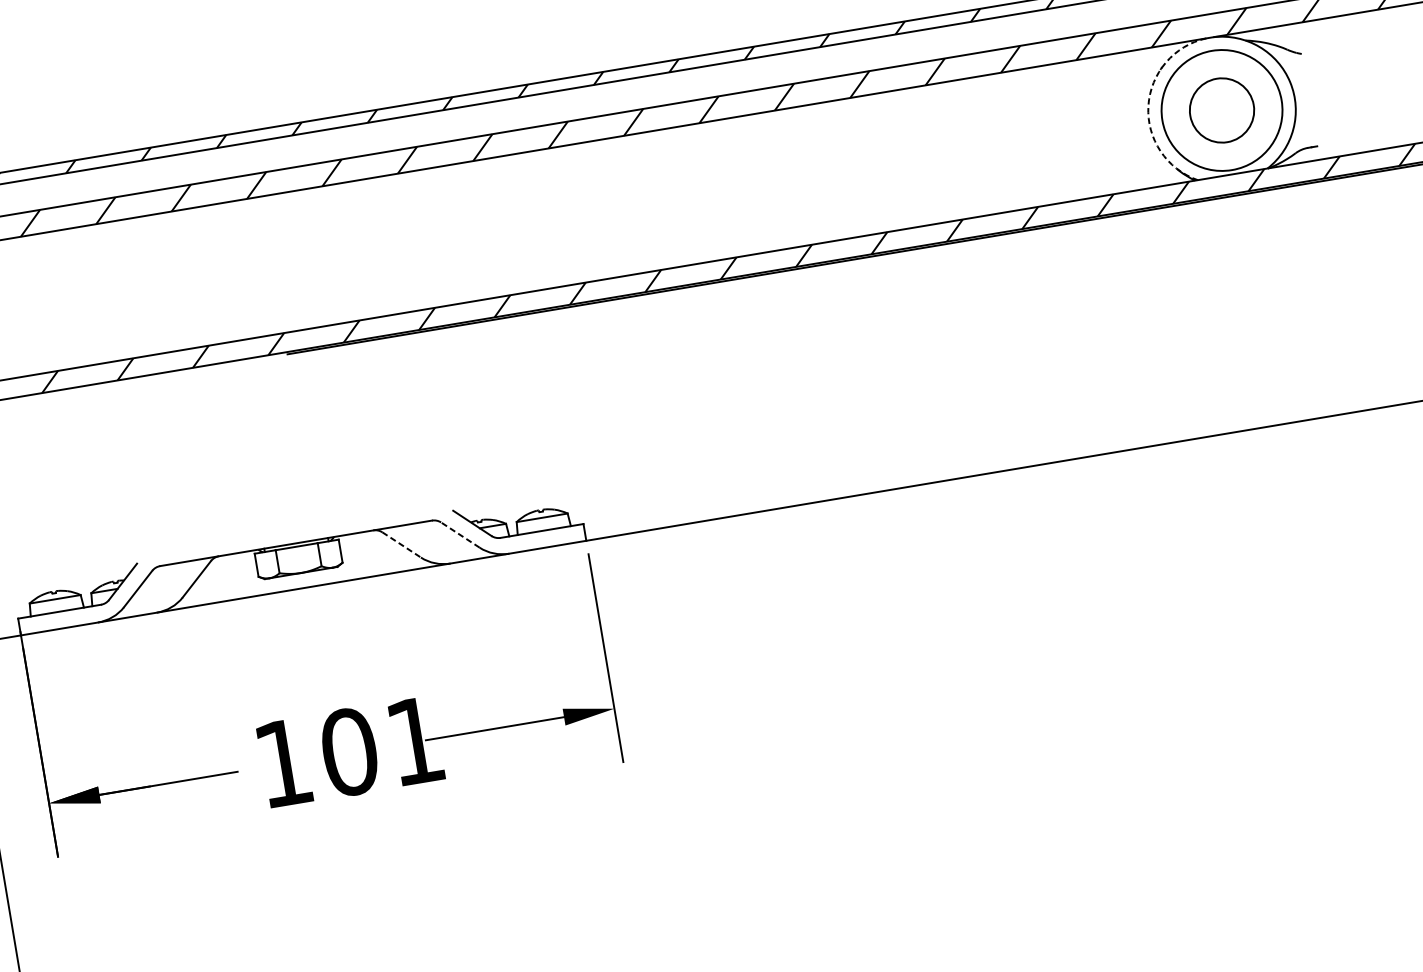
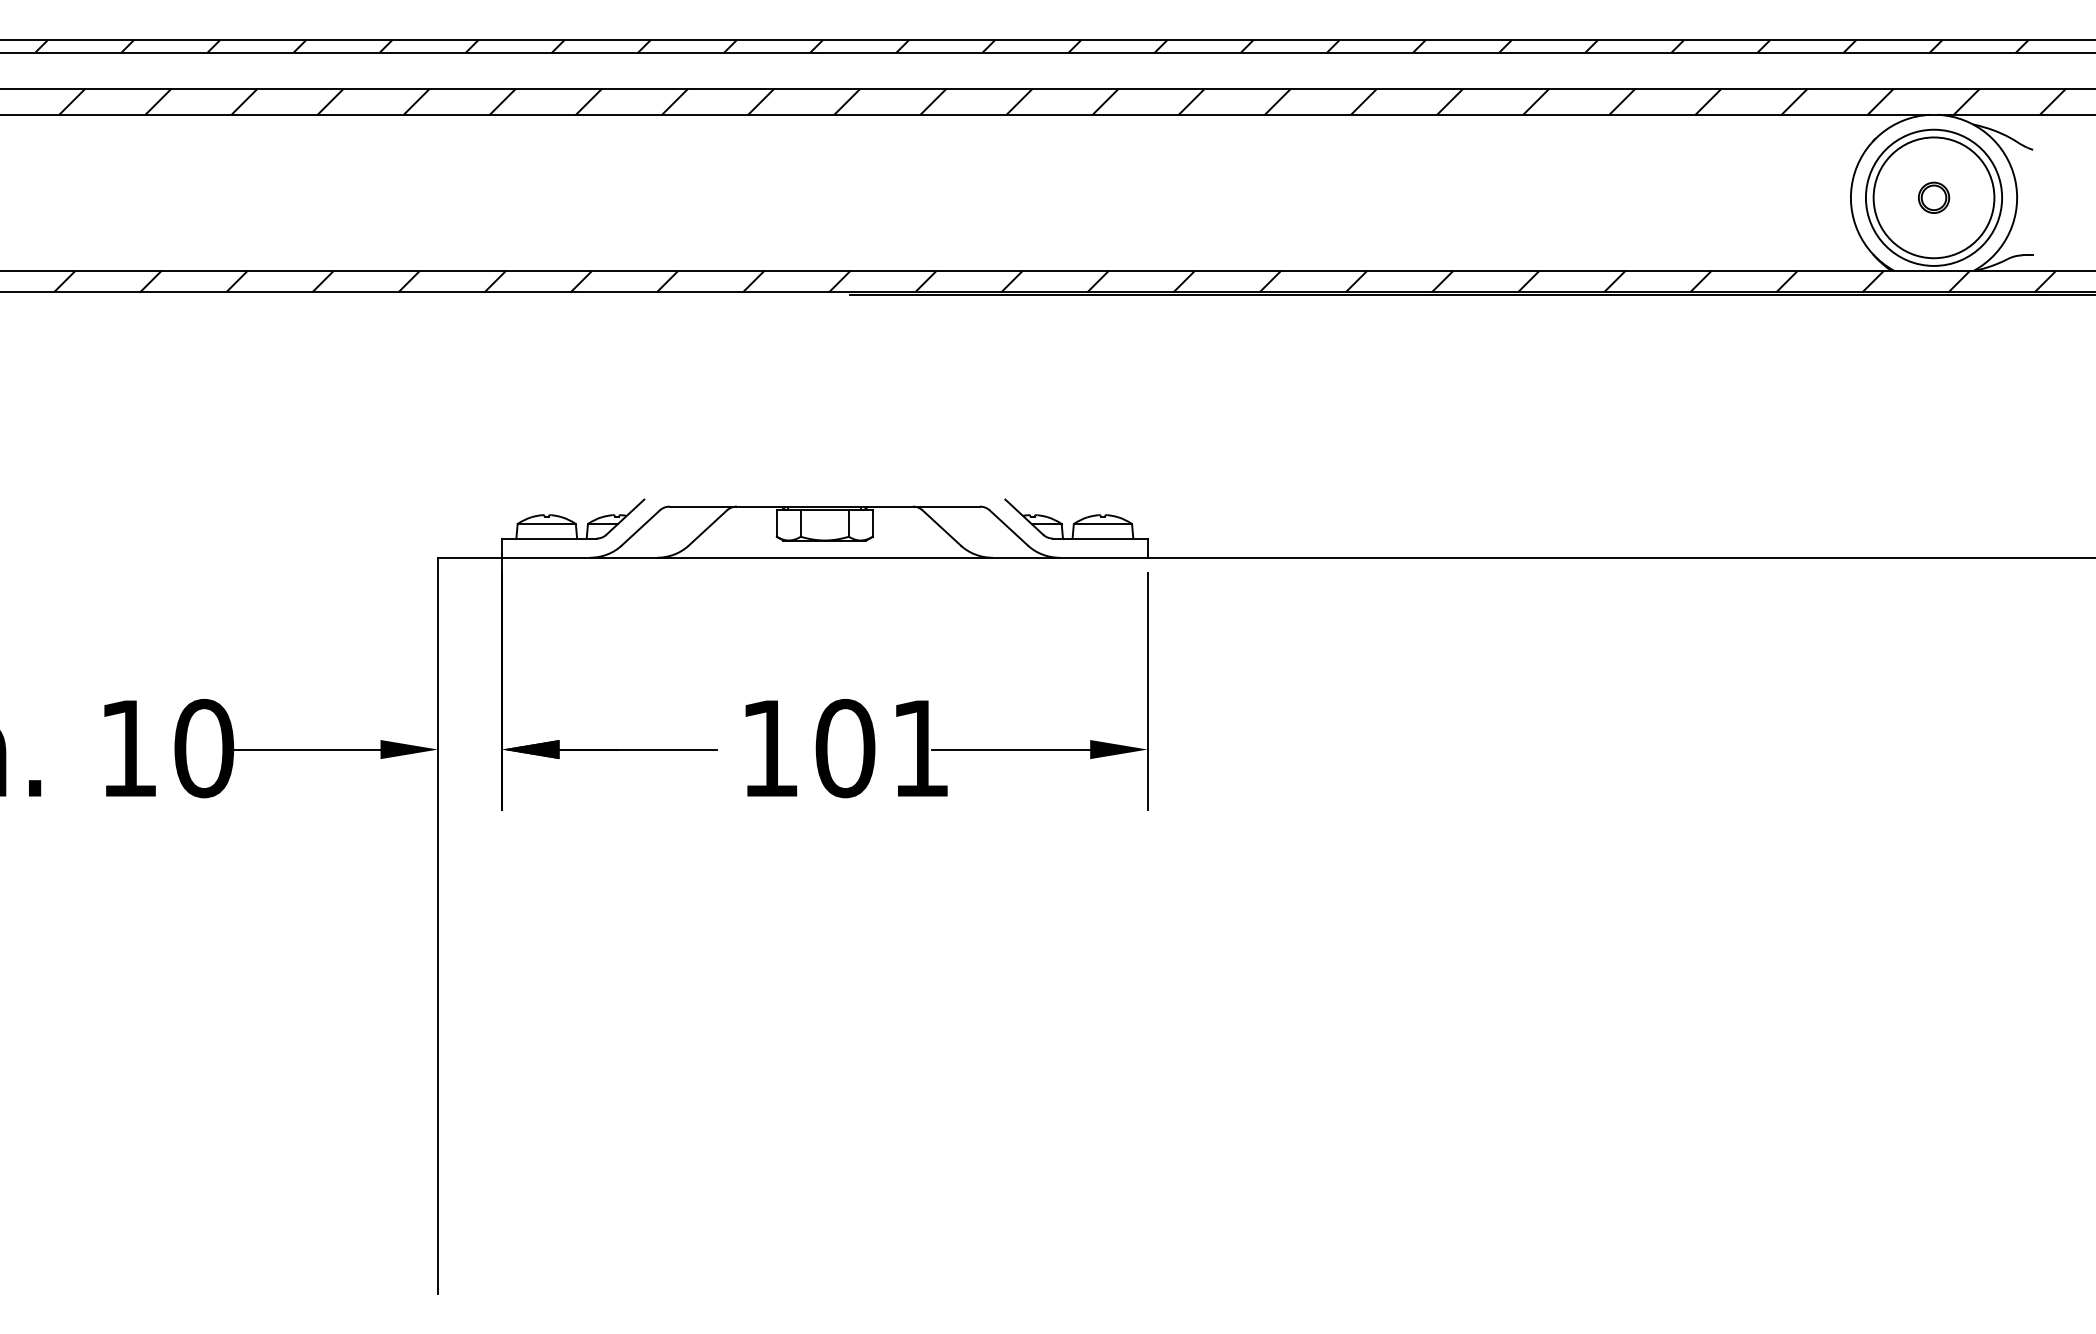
arc: (1148, 106) -> (1853, 179), dashed -> solid
circle: (1221, 110) -> (1933, 197), size x1.67
part: (1222, 110) -> (1934, 197), added
line: (460, 534) -> (1008, 527), dashed -> solid
line: (401, 544) -> (941, 527), dashed -> solid

